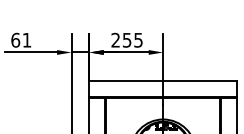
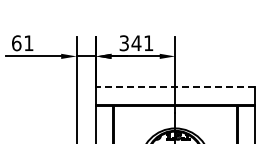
text: (127, 40) -> (136, 43), 255 -> 341
line: (162, 81) -> (174, 87), solid -> dashed

